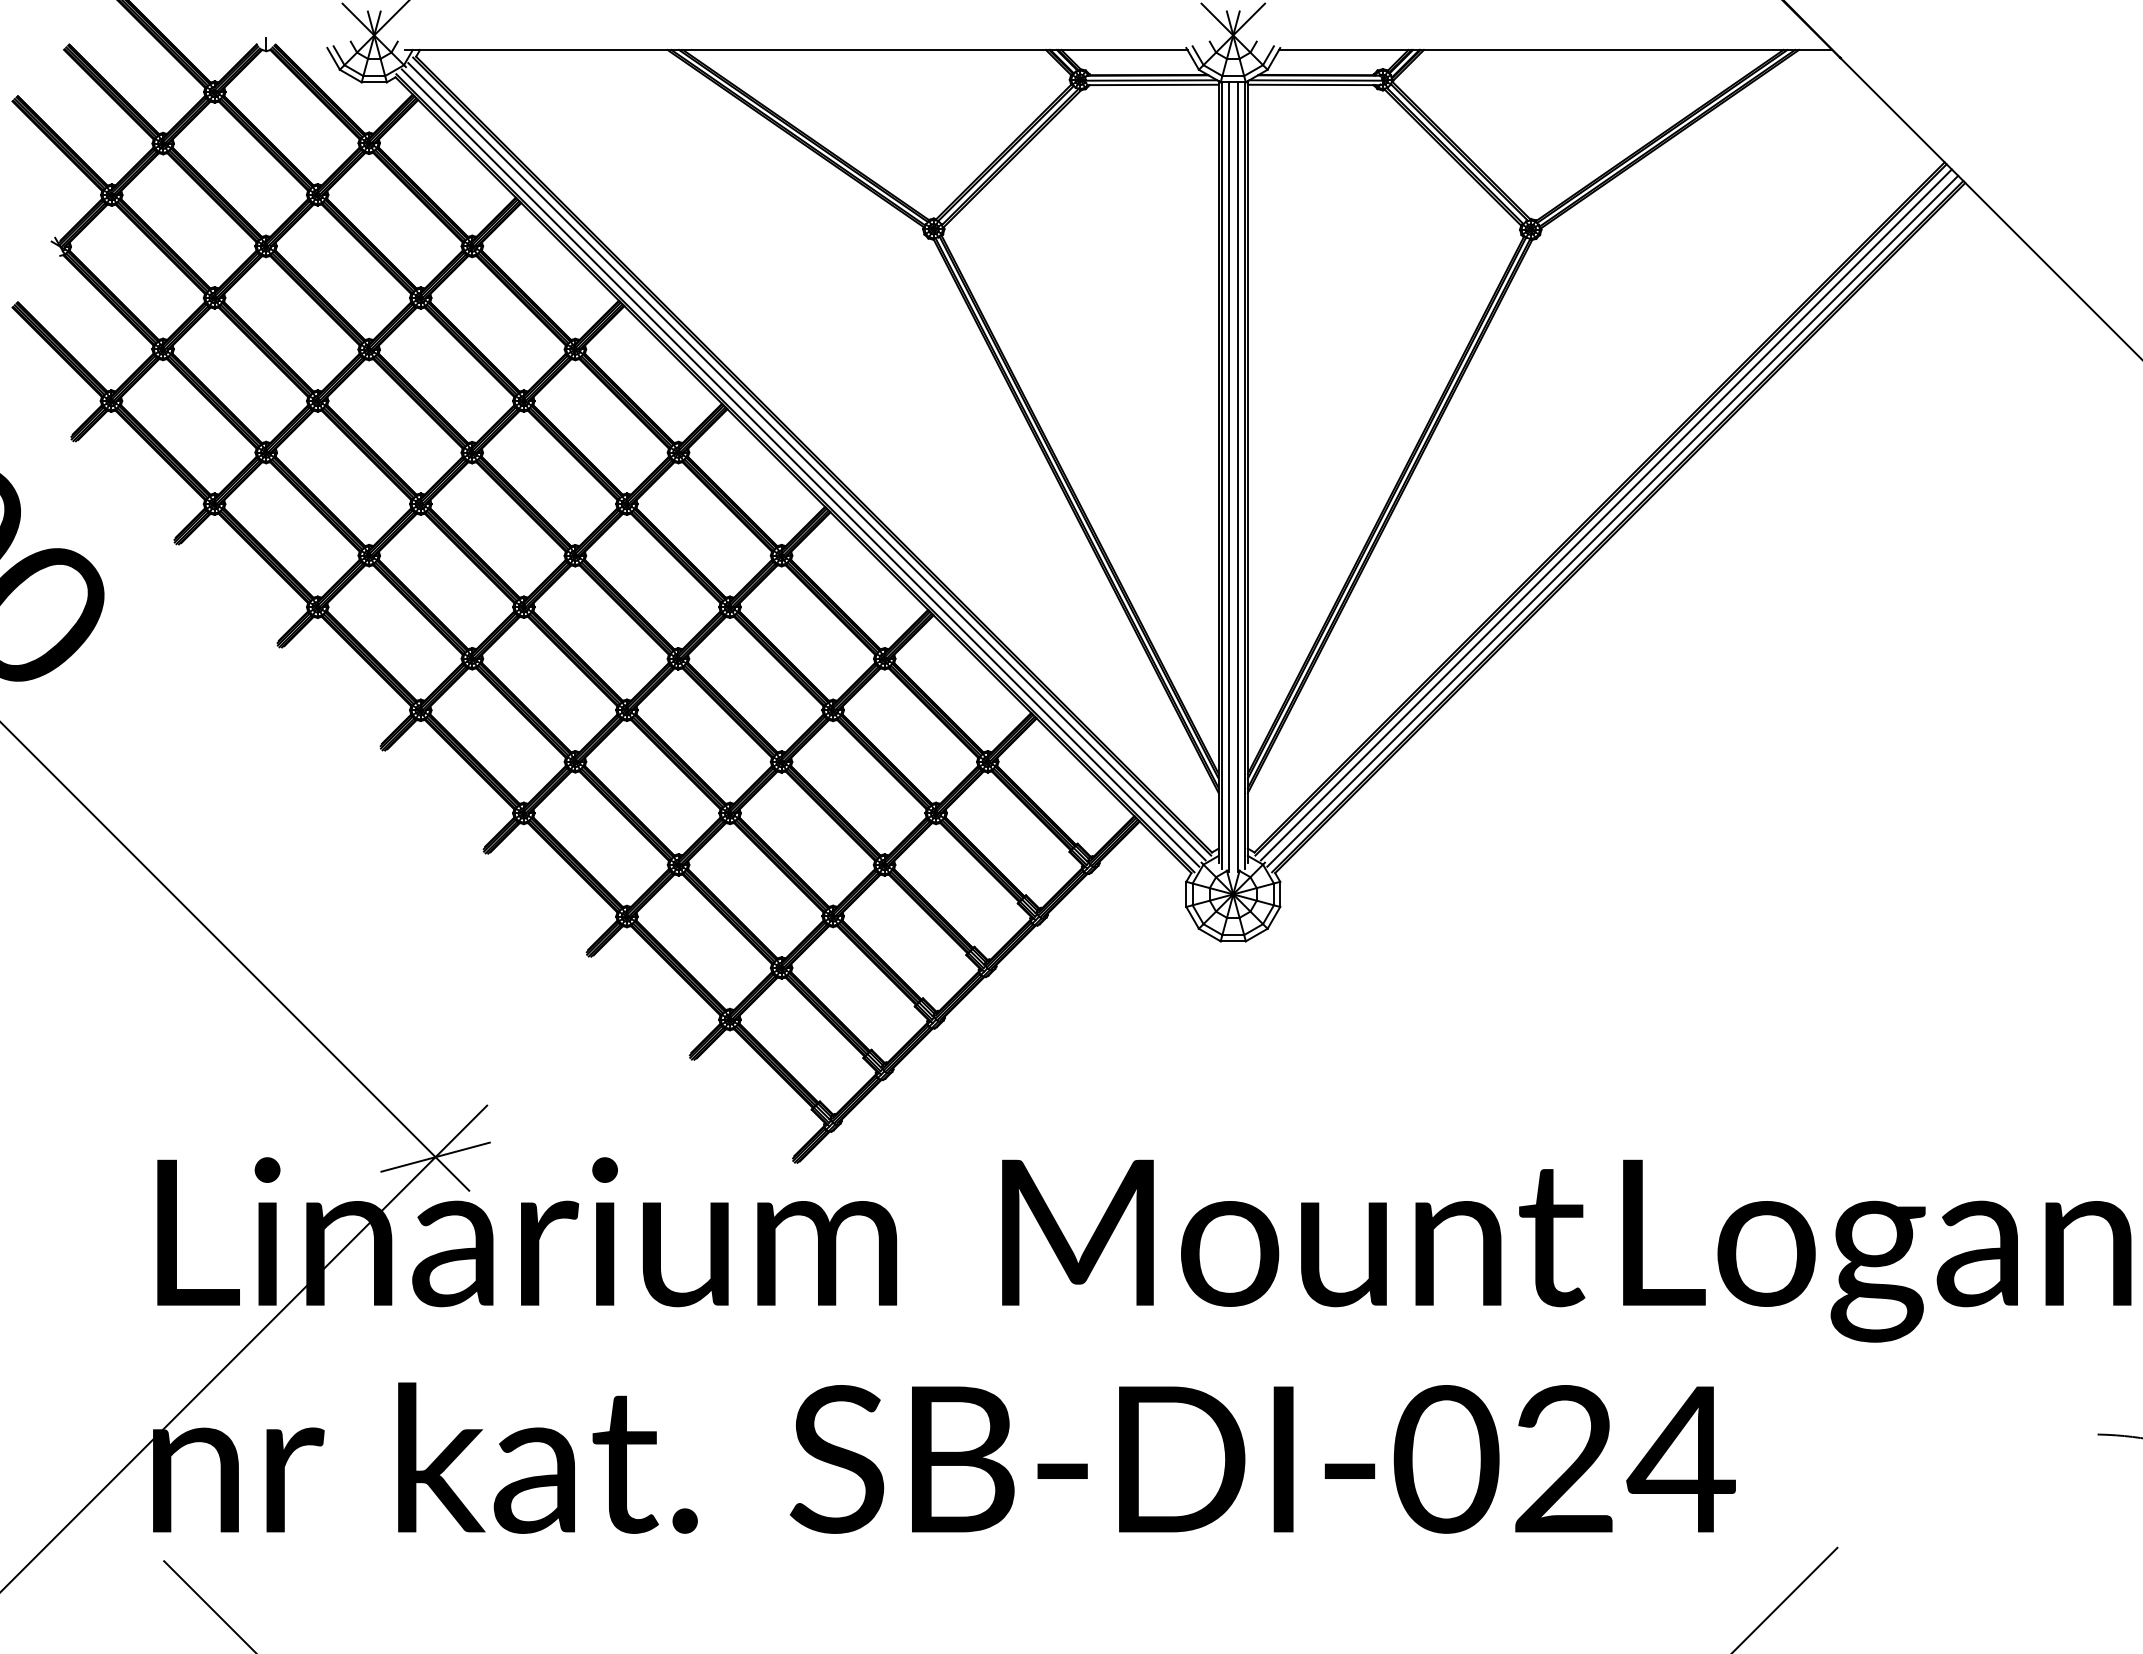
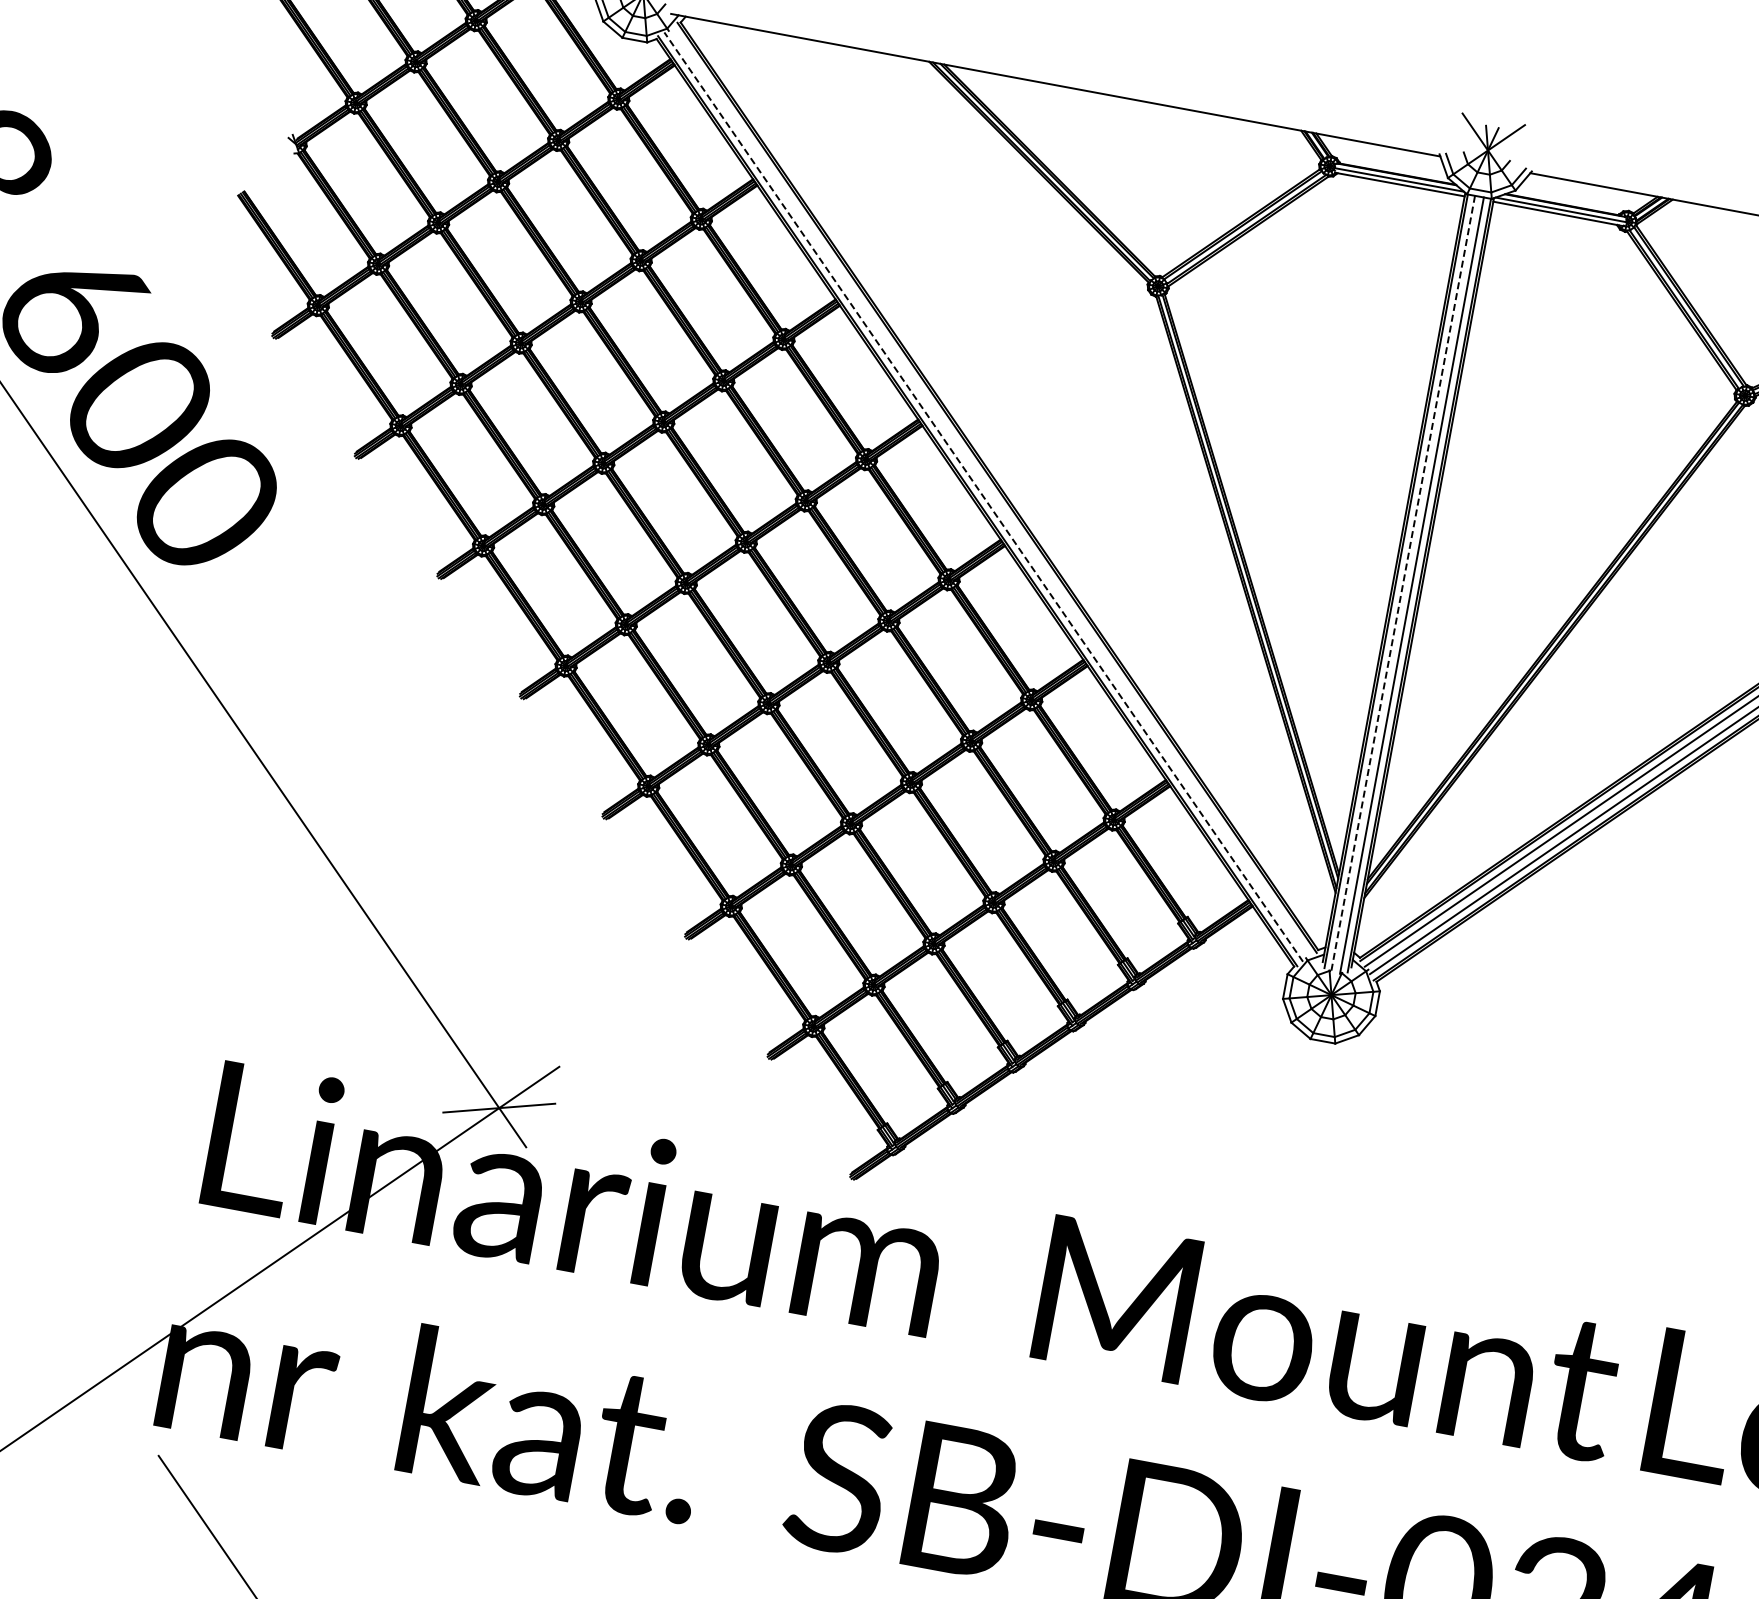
line: (806, 461) -> (990, 491), removed
line: (800, 468) -> (983, 497), solid -> dashed
line: (1228, 477) -> (1402, 584), solid -> dashed

